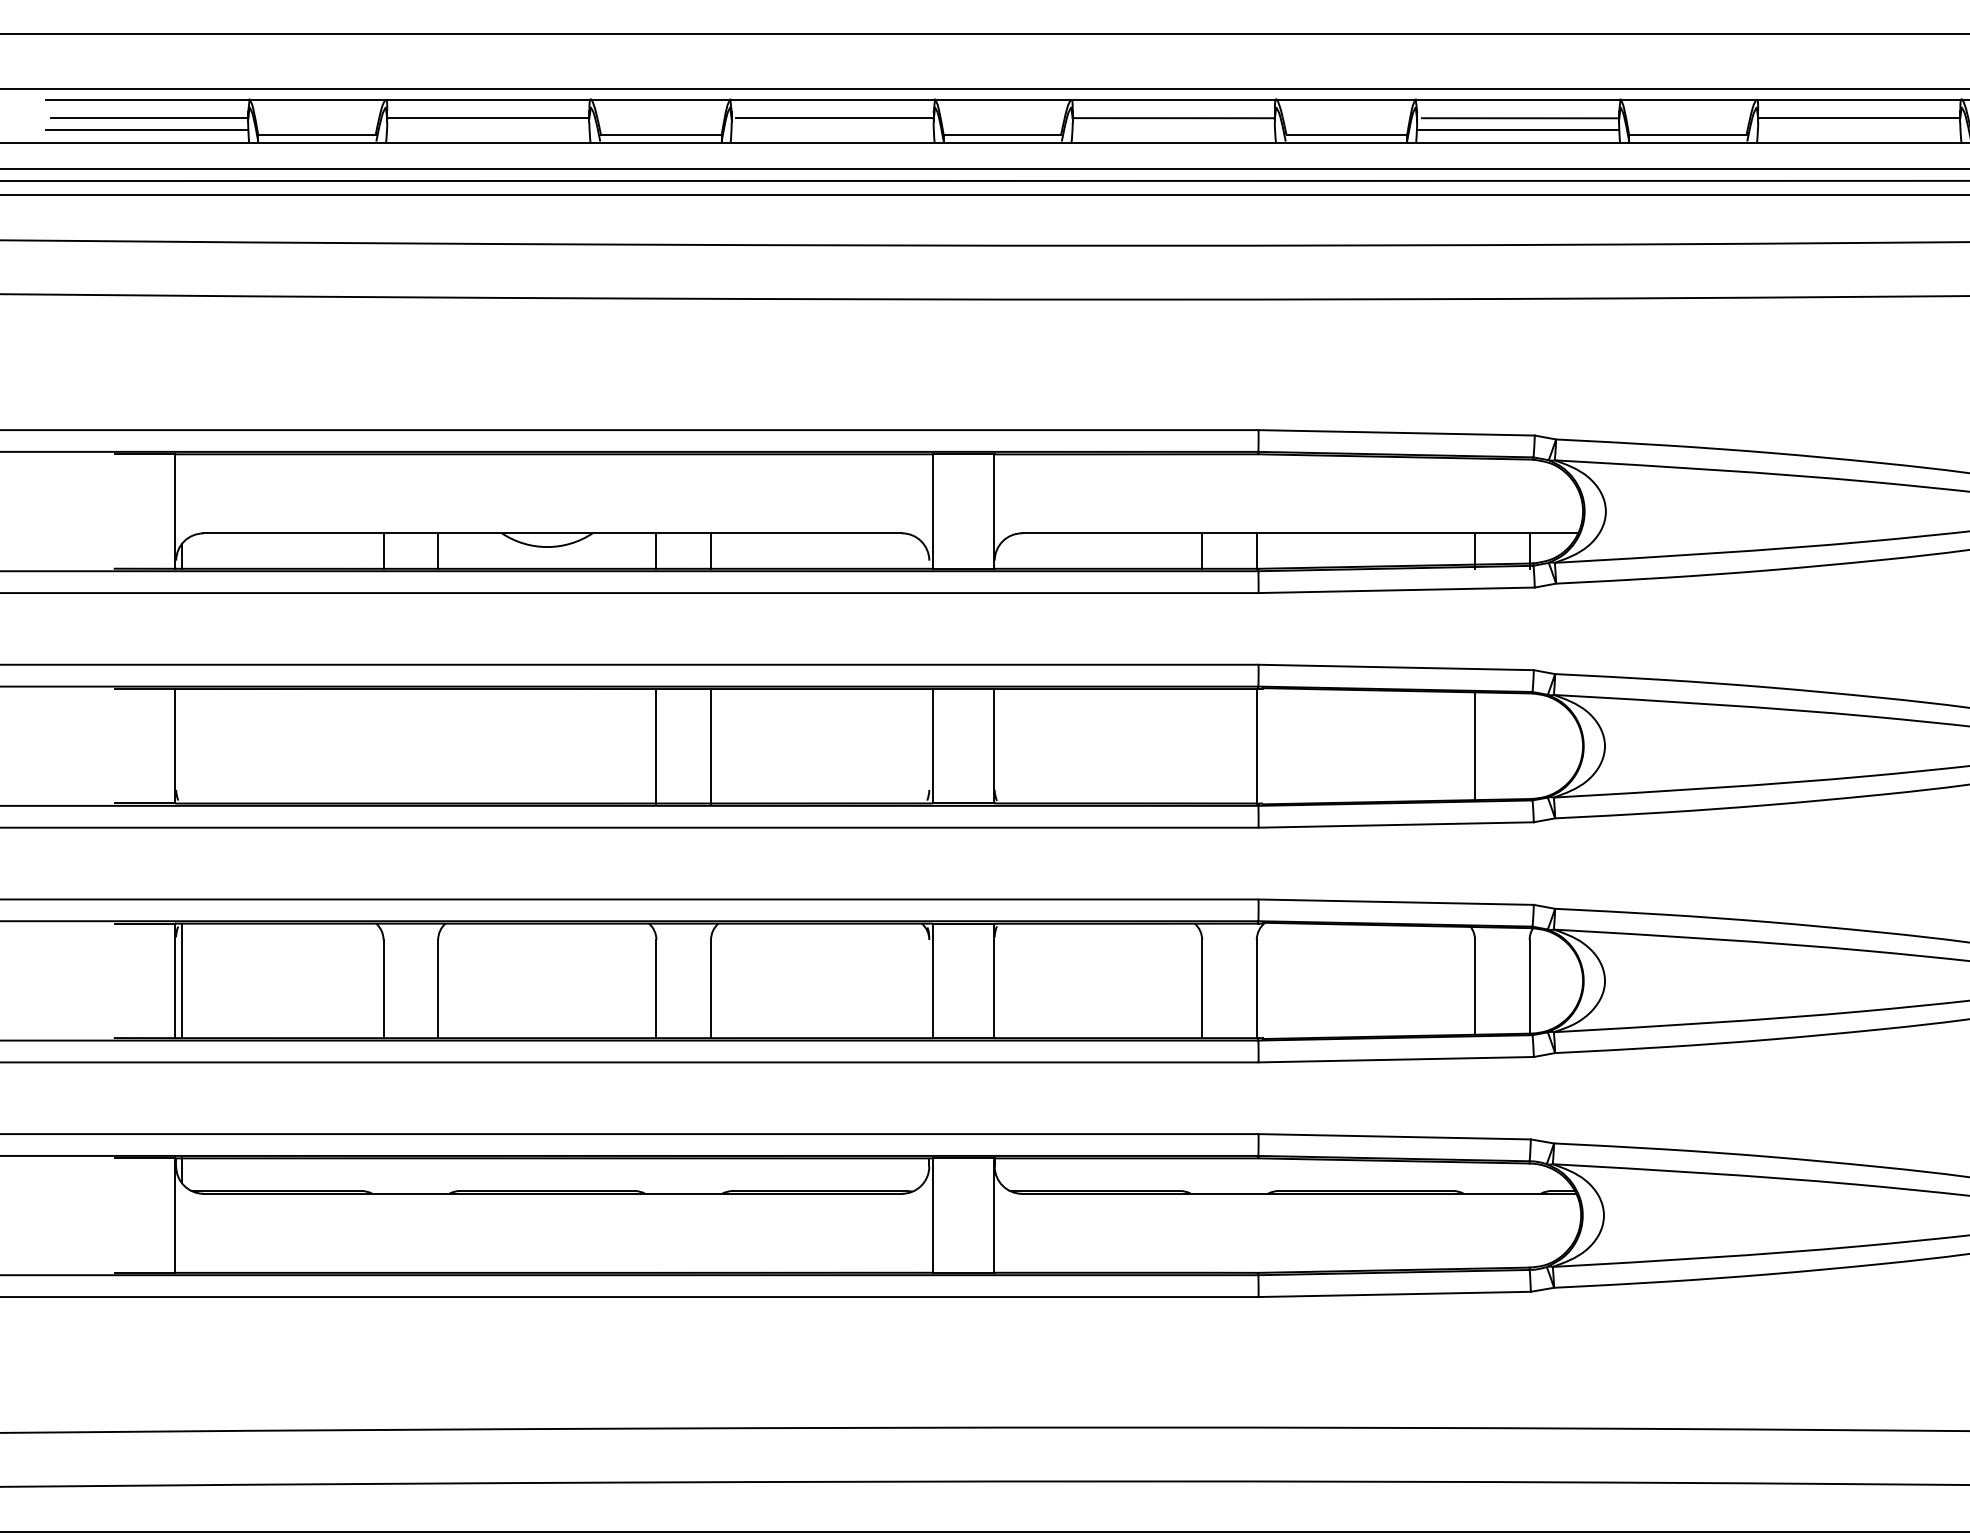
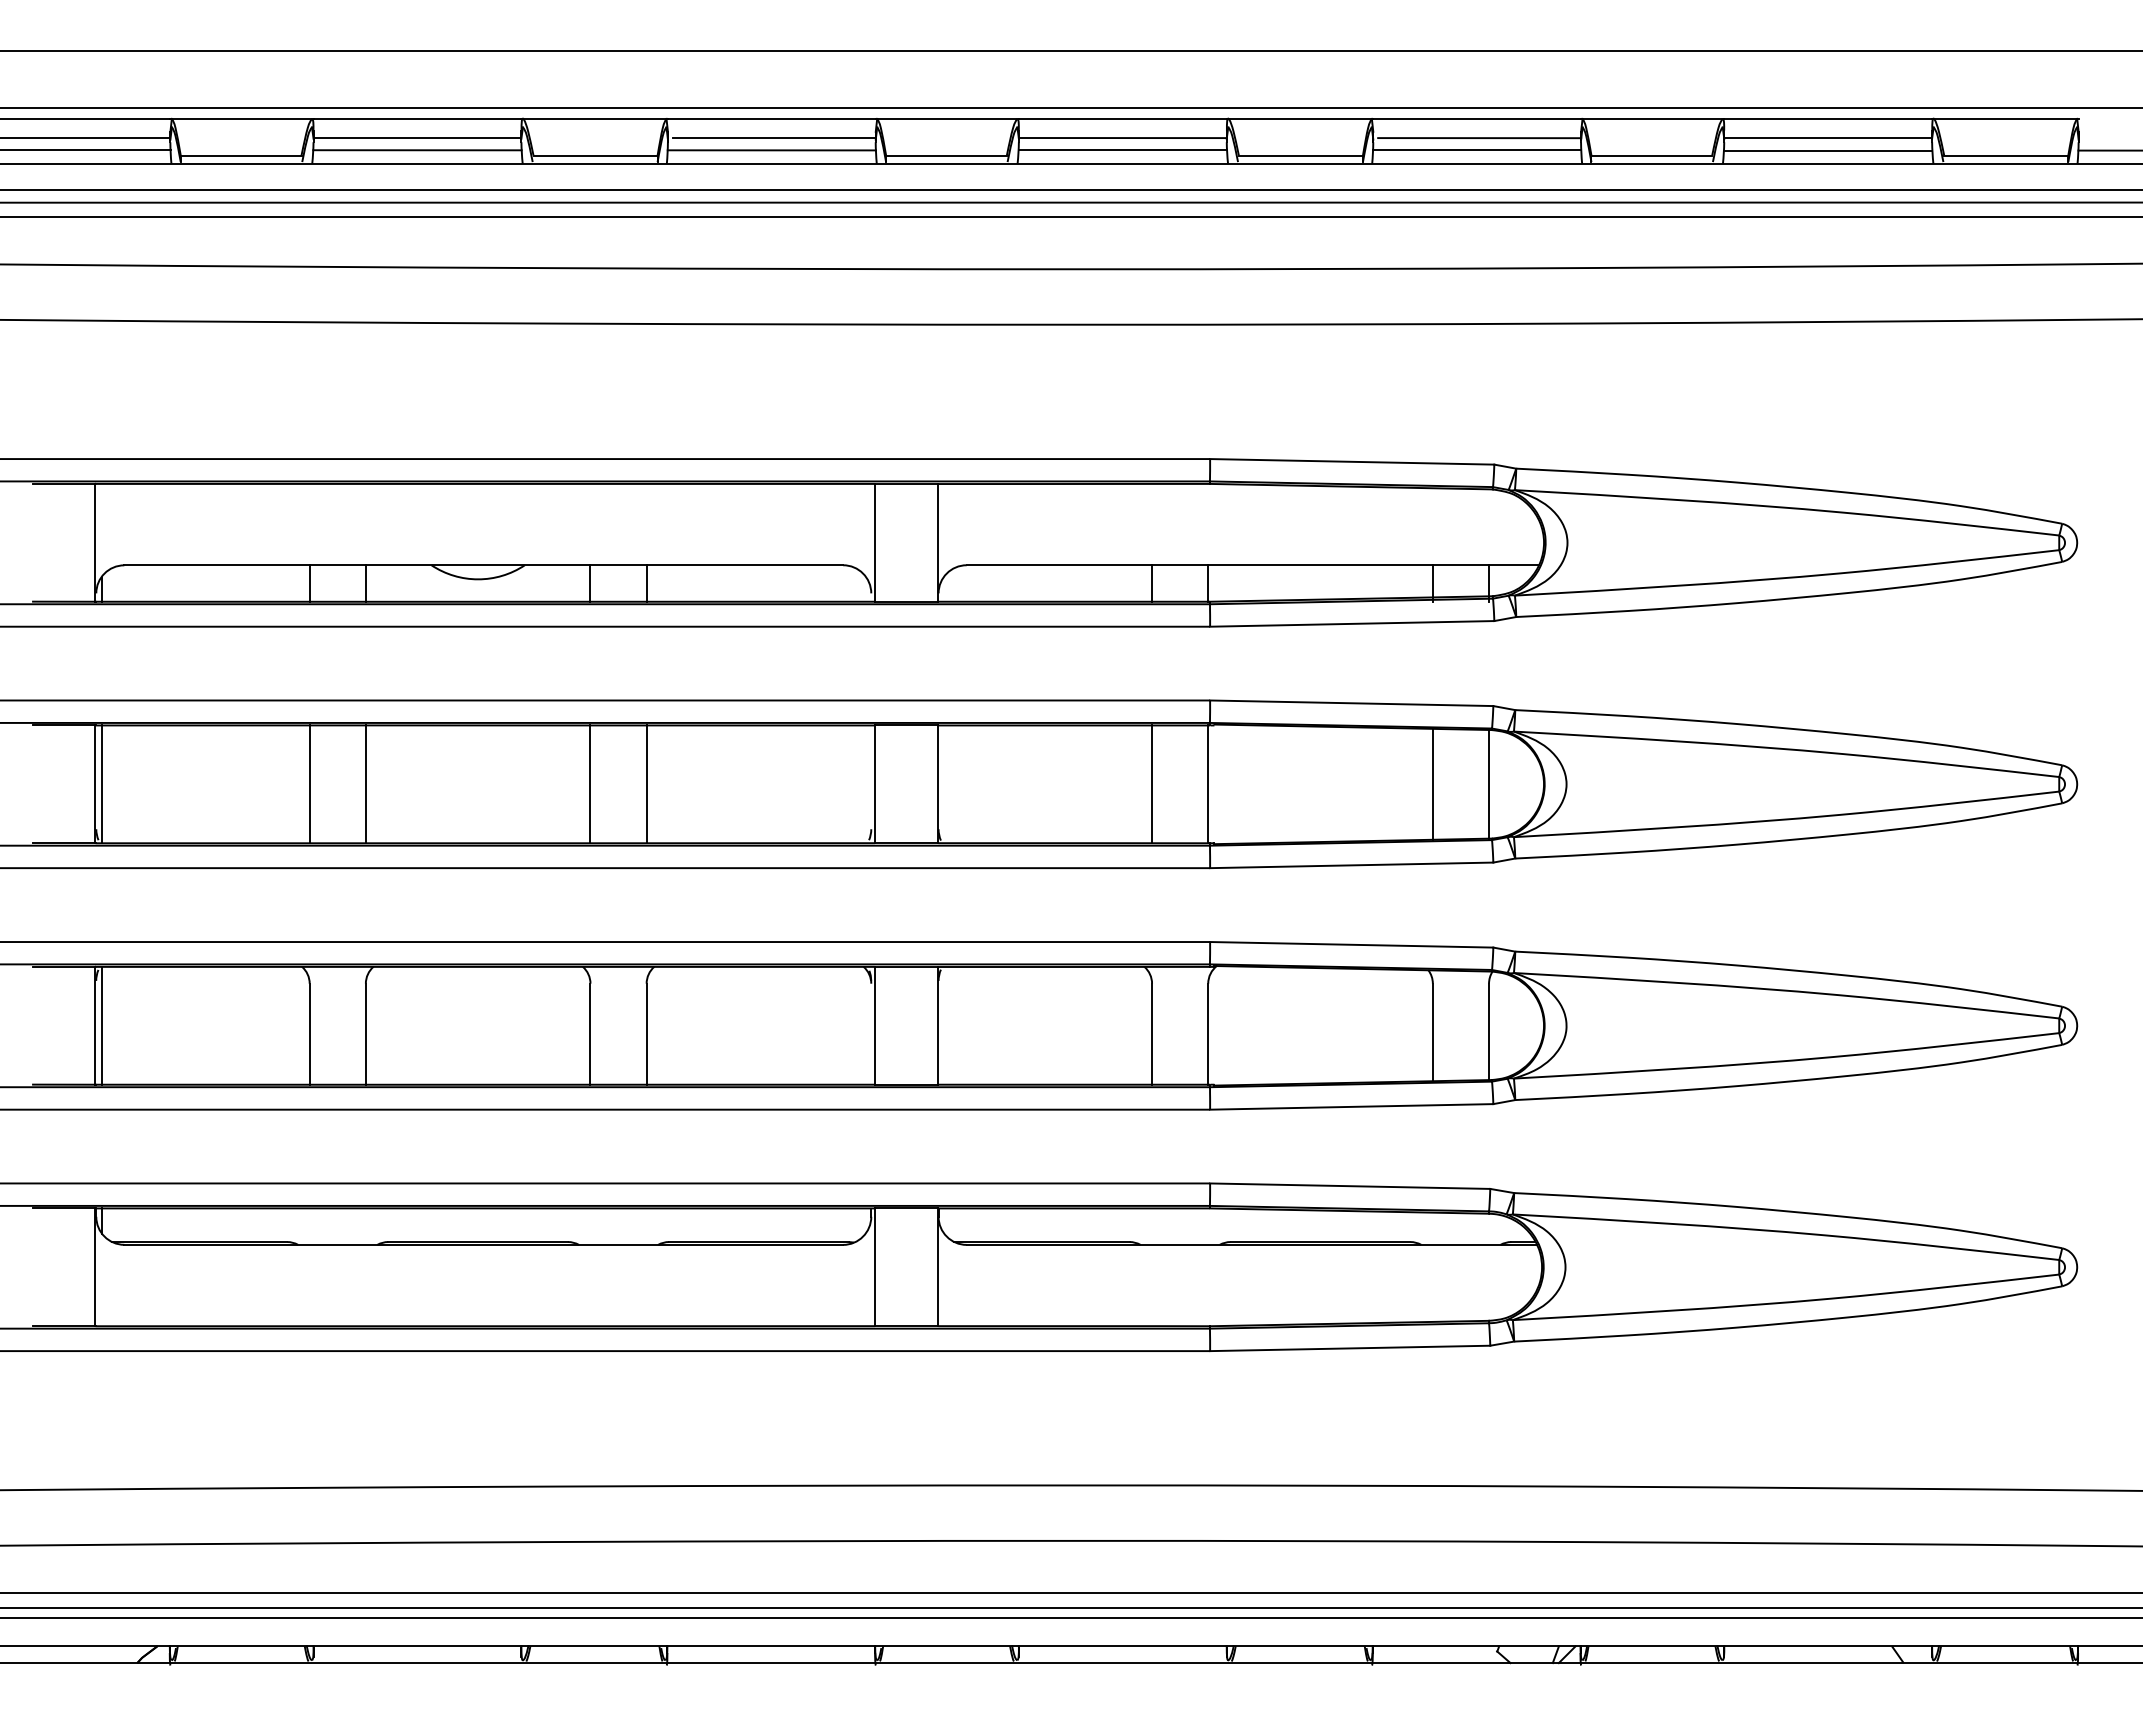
line: (488, 130) -> (417, 150), added
line: (832, 130) -> (771, 150), added
line: (1173, 130) -> (1122, 150), added
line: (1858, 130) -> (1827, 150), added
line: (181, 746) -> (101, 784), added
line: (383, 746) -> (309, 784), added
line: (437, 746) -> (365, 784), added
line: (1202, 746) -> (1152, 784), added
line: (1530, 746) -> (1489, 784), added

